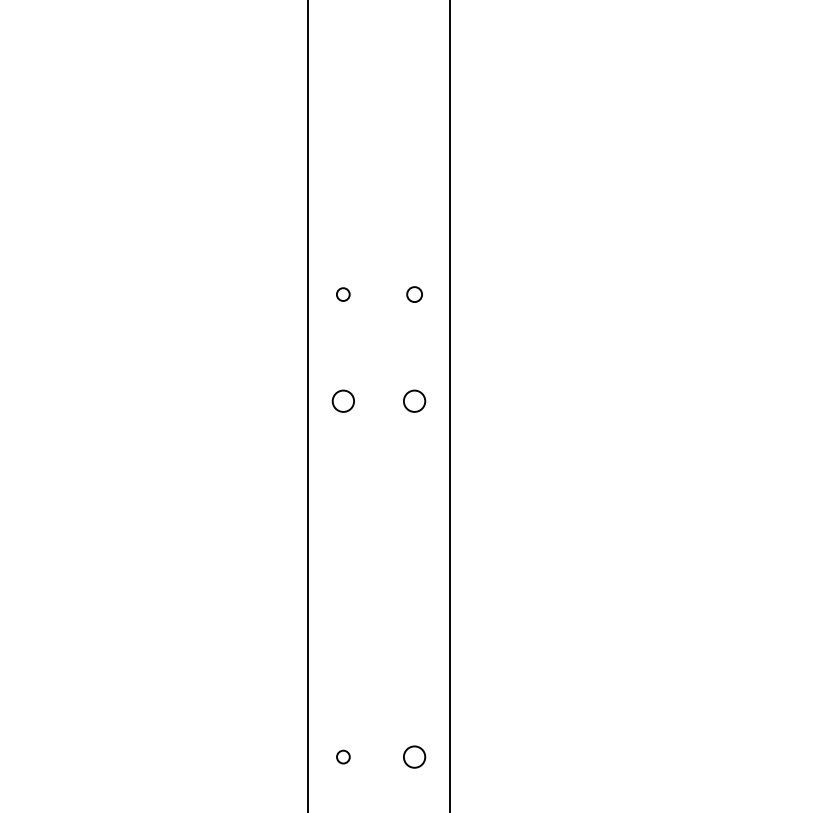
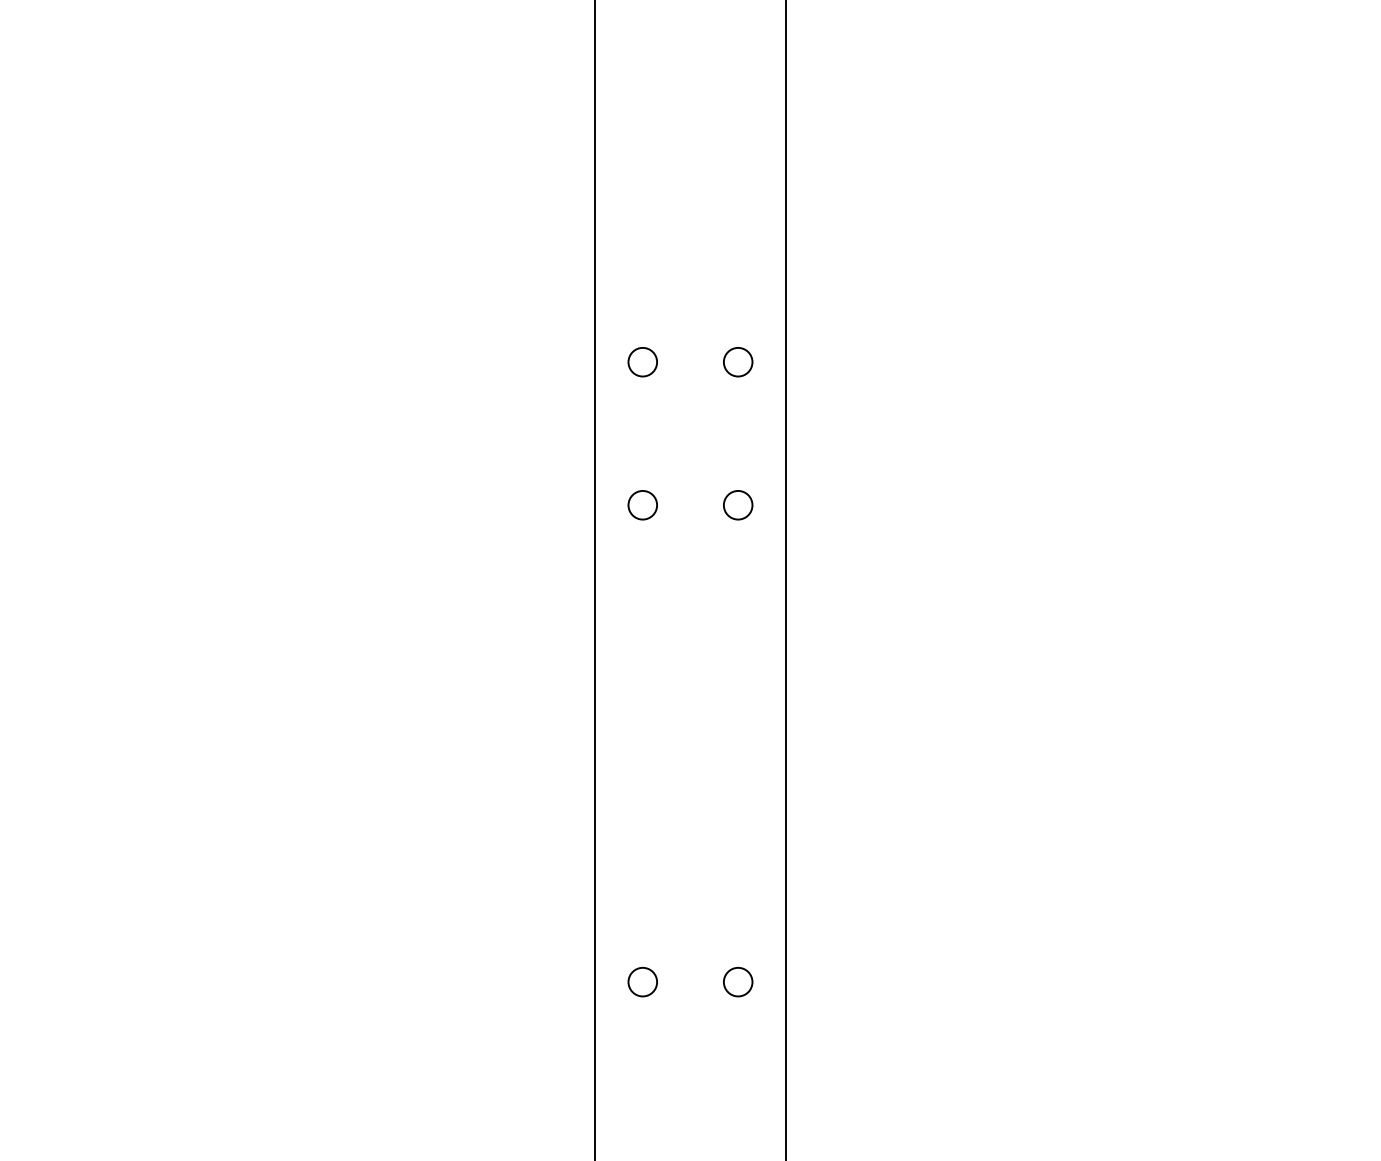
circle: (343, 294) -> (642, 362), size x1.67
circle: (414, 294) -> (738, 362), size x1.43
circle: (343, 756) -> (642, 981), size x1.67

